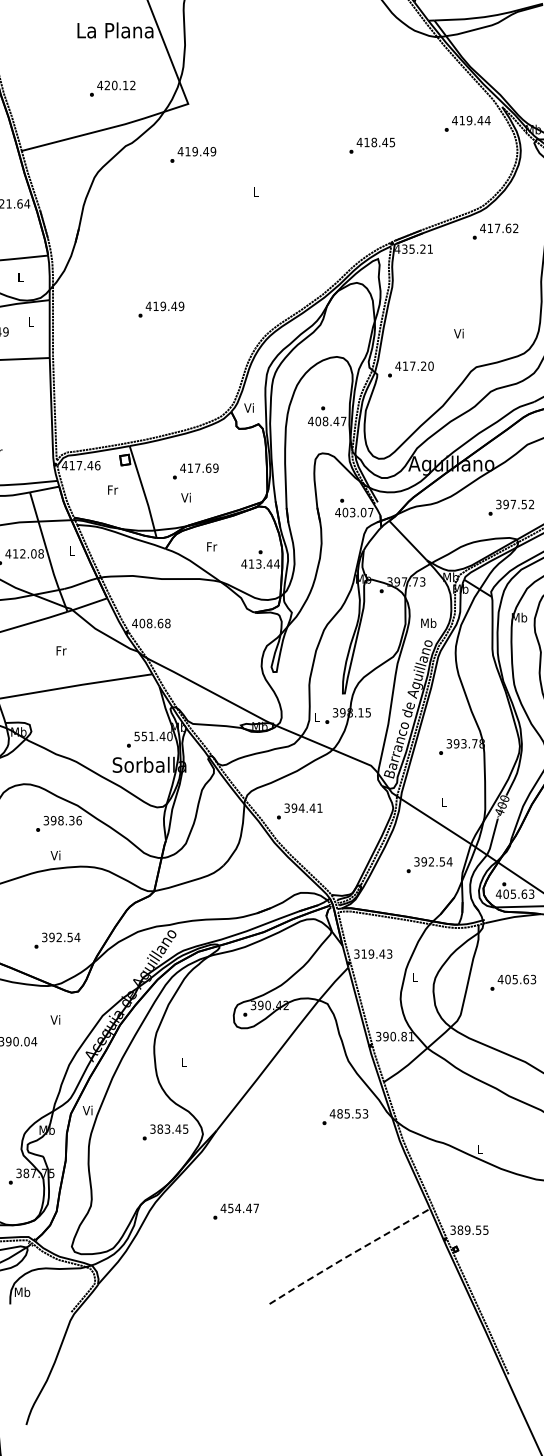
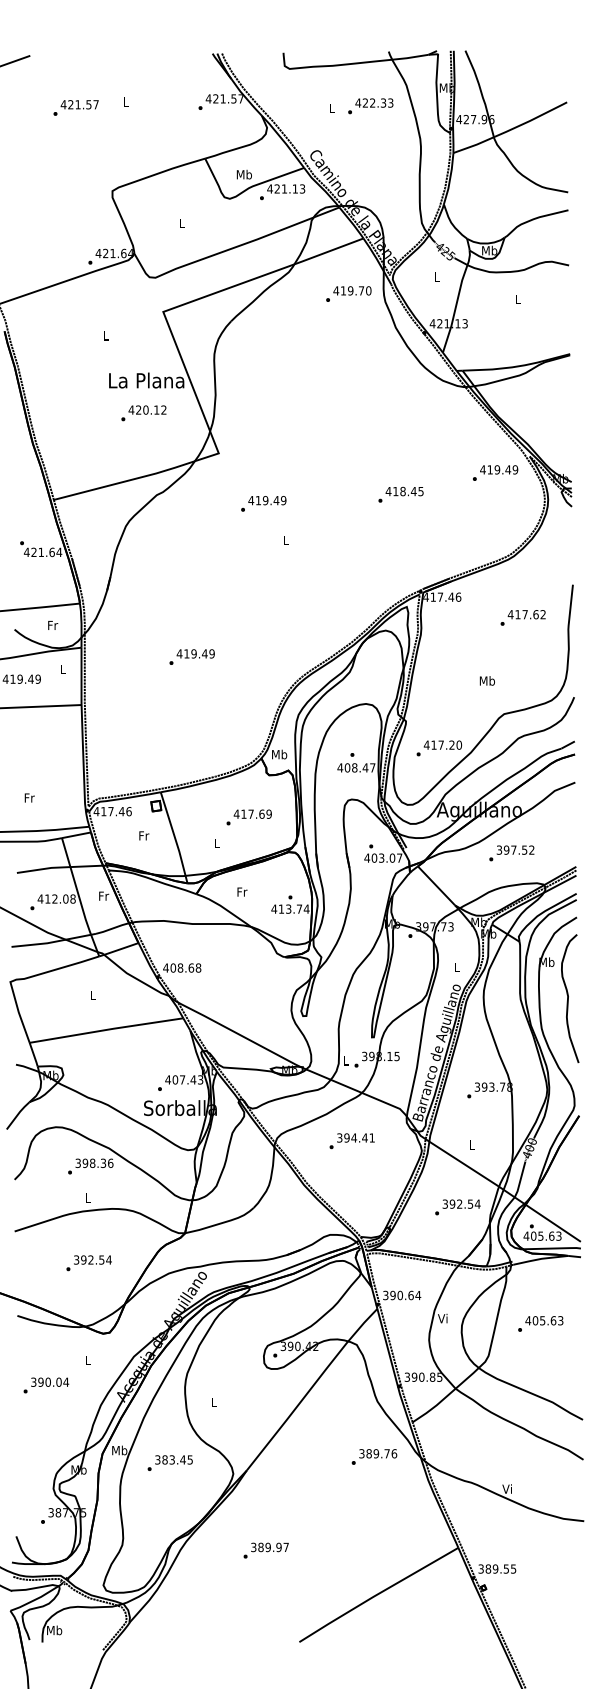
text: (112, 88) -> (143, 413), moved
text: (487, 120) -> (515, 469), 419.44 -> 419.49
text: (193, 154) -> (263, 503), moved
text: (494, 231) -> (522, 617), moved
text: (417, 248) -> (445, 596), 435.21 -> 417.46
text: (21, 276) -> (53, 624), L -> Fr
text: (458, 333) -> (486, 680), Vi -> Mb
text: (411, 369) -> (439, 748), moved
text: (249, 407) -> (279, 754), Vi -> Mb
text: (195, 471) -> (248, 817), moved
text: (185, 497) -> (216, 843), Vi -> L
text: (511, 507) -> (511, 853), moved
text: (72, 550) -> (104, 895), L -> Fr
text: (269, 563) -> (299, 908), 413.44 -> 413.74
text: (428, 622) -> (456, 967), Mb -> L
text: (61, 650) -> (93, 994), Fr -> L
text: (153, 736) -> (184, 1079), 551.40 -> 407.43
text: (299, 811) -> (351, 1141), moved
text: (55, 855) -> (87, 1197), Vi -> L
text: (56, 940) -> (88, 1263), moved
text: (376, 954) -> (405, 1295), 319.43 -> 390.64
text: (414, 977) -> (442, 1318), L -> Vi
text: (54, 1019) -> (86, 1360), Vi -> L
text: (411, 1035) -> (439, 1376), 390.81 -> 390.85
text: (88, 1110) -> (119, 1450), Vi -> Mb
text: (349, 1113) -> (378, 1453), 485.53 -> 389.76
text: (164, 1131) -> (169, 1462), moved
text: (478, 1148) -> (506, 1488), L -> Vi
text: (235, 1208) -> (265, 1547), 454.47 -> 389.97
line: (348, 1255) -> (377, 1594), dashed -> solid

